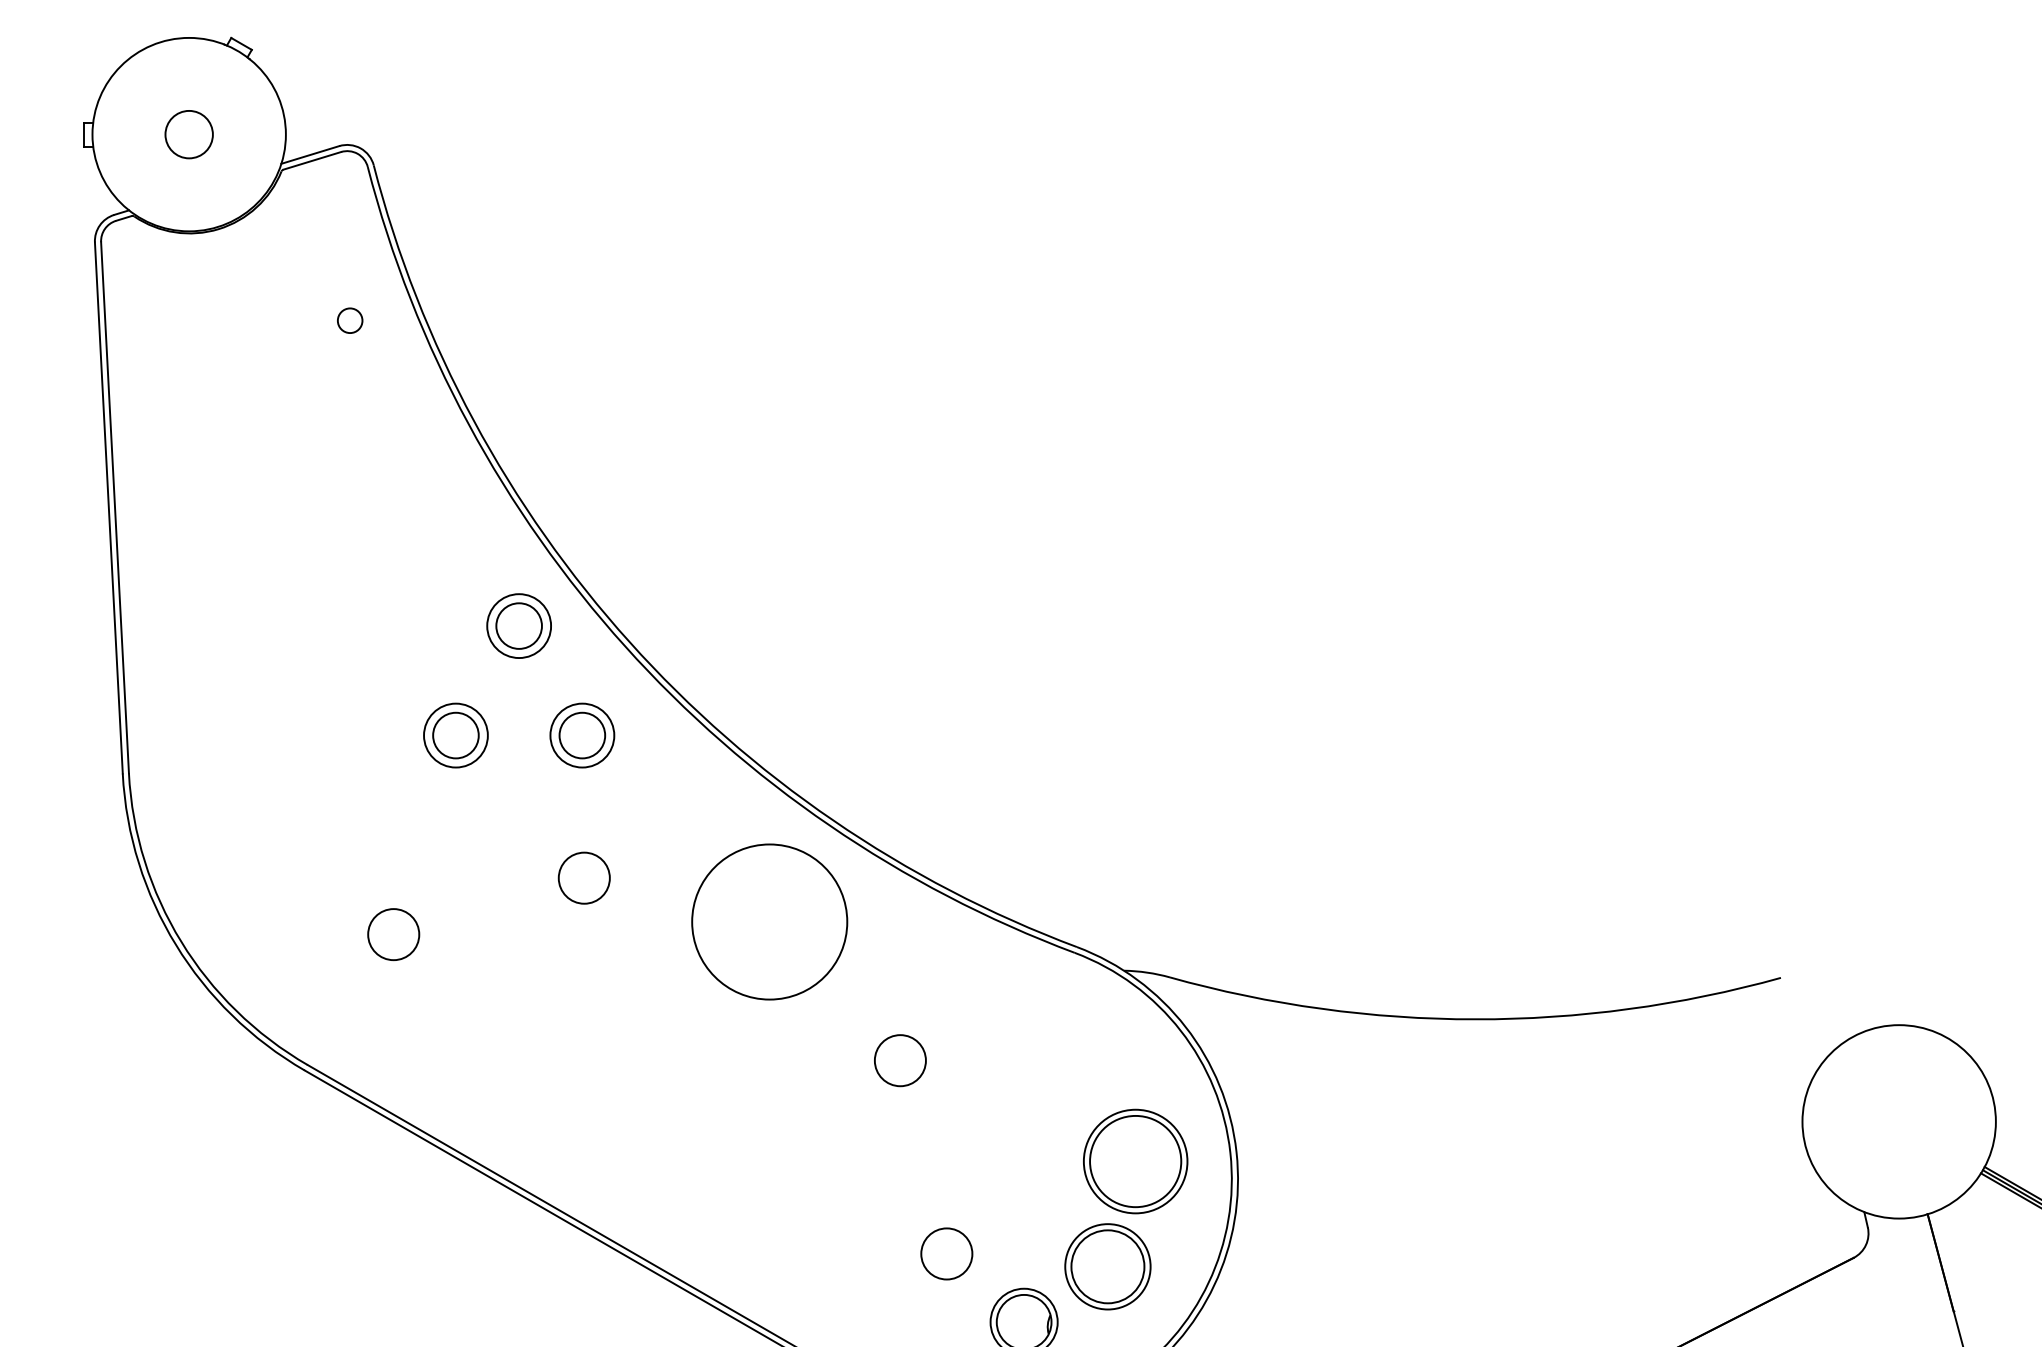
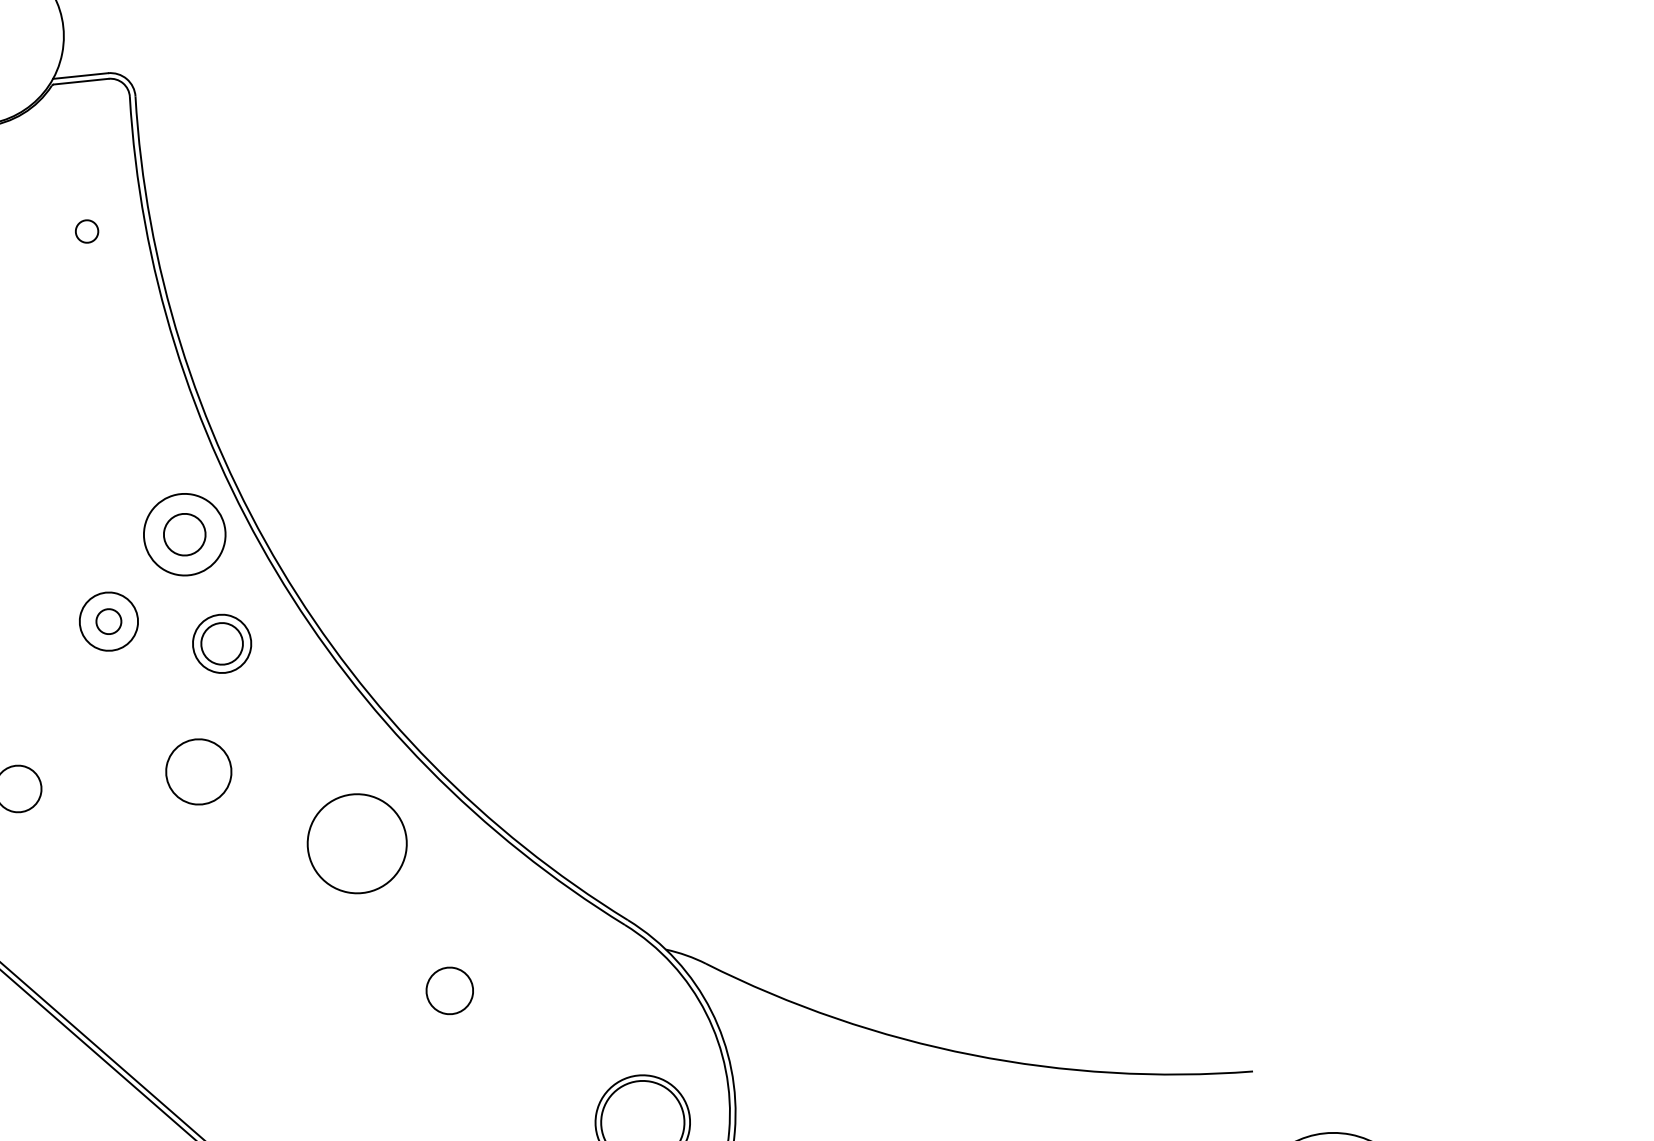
circle: (519, 626) -> (185, 535), size x1.4
circle: (455, 735) -> (108, 621), size x0.6
circle: (583, 877) -> (198, 771), size x1.4
circle: (769, 921) -> (357, 843), size x0.7

